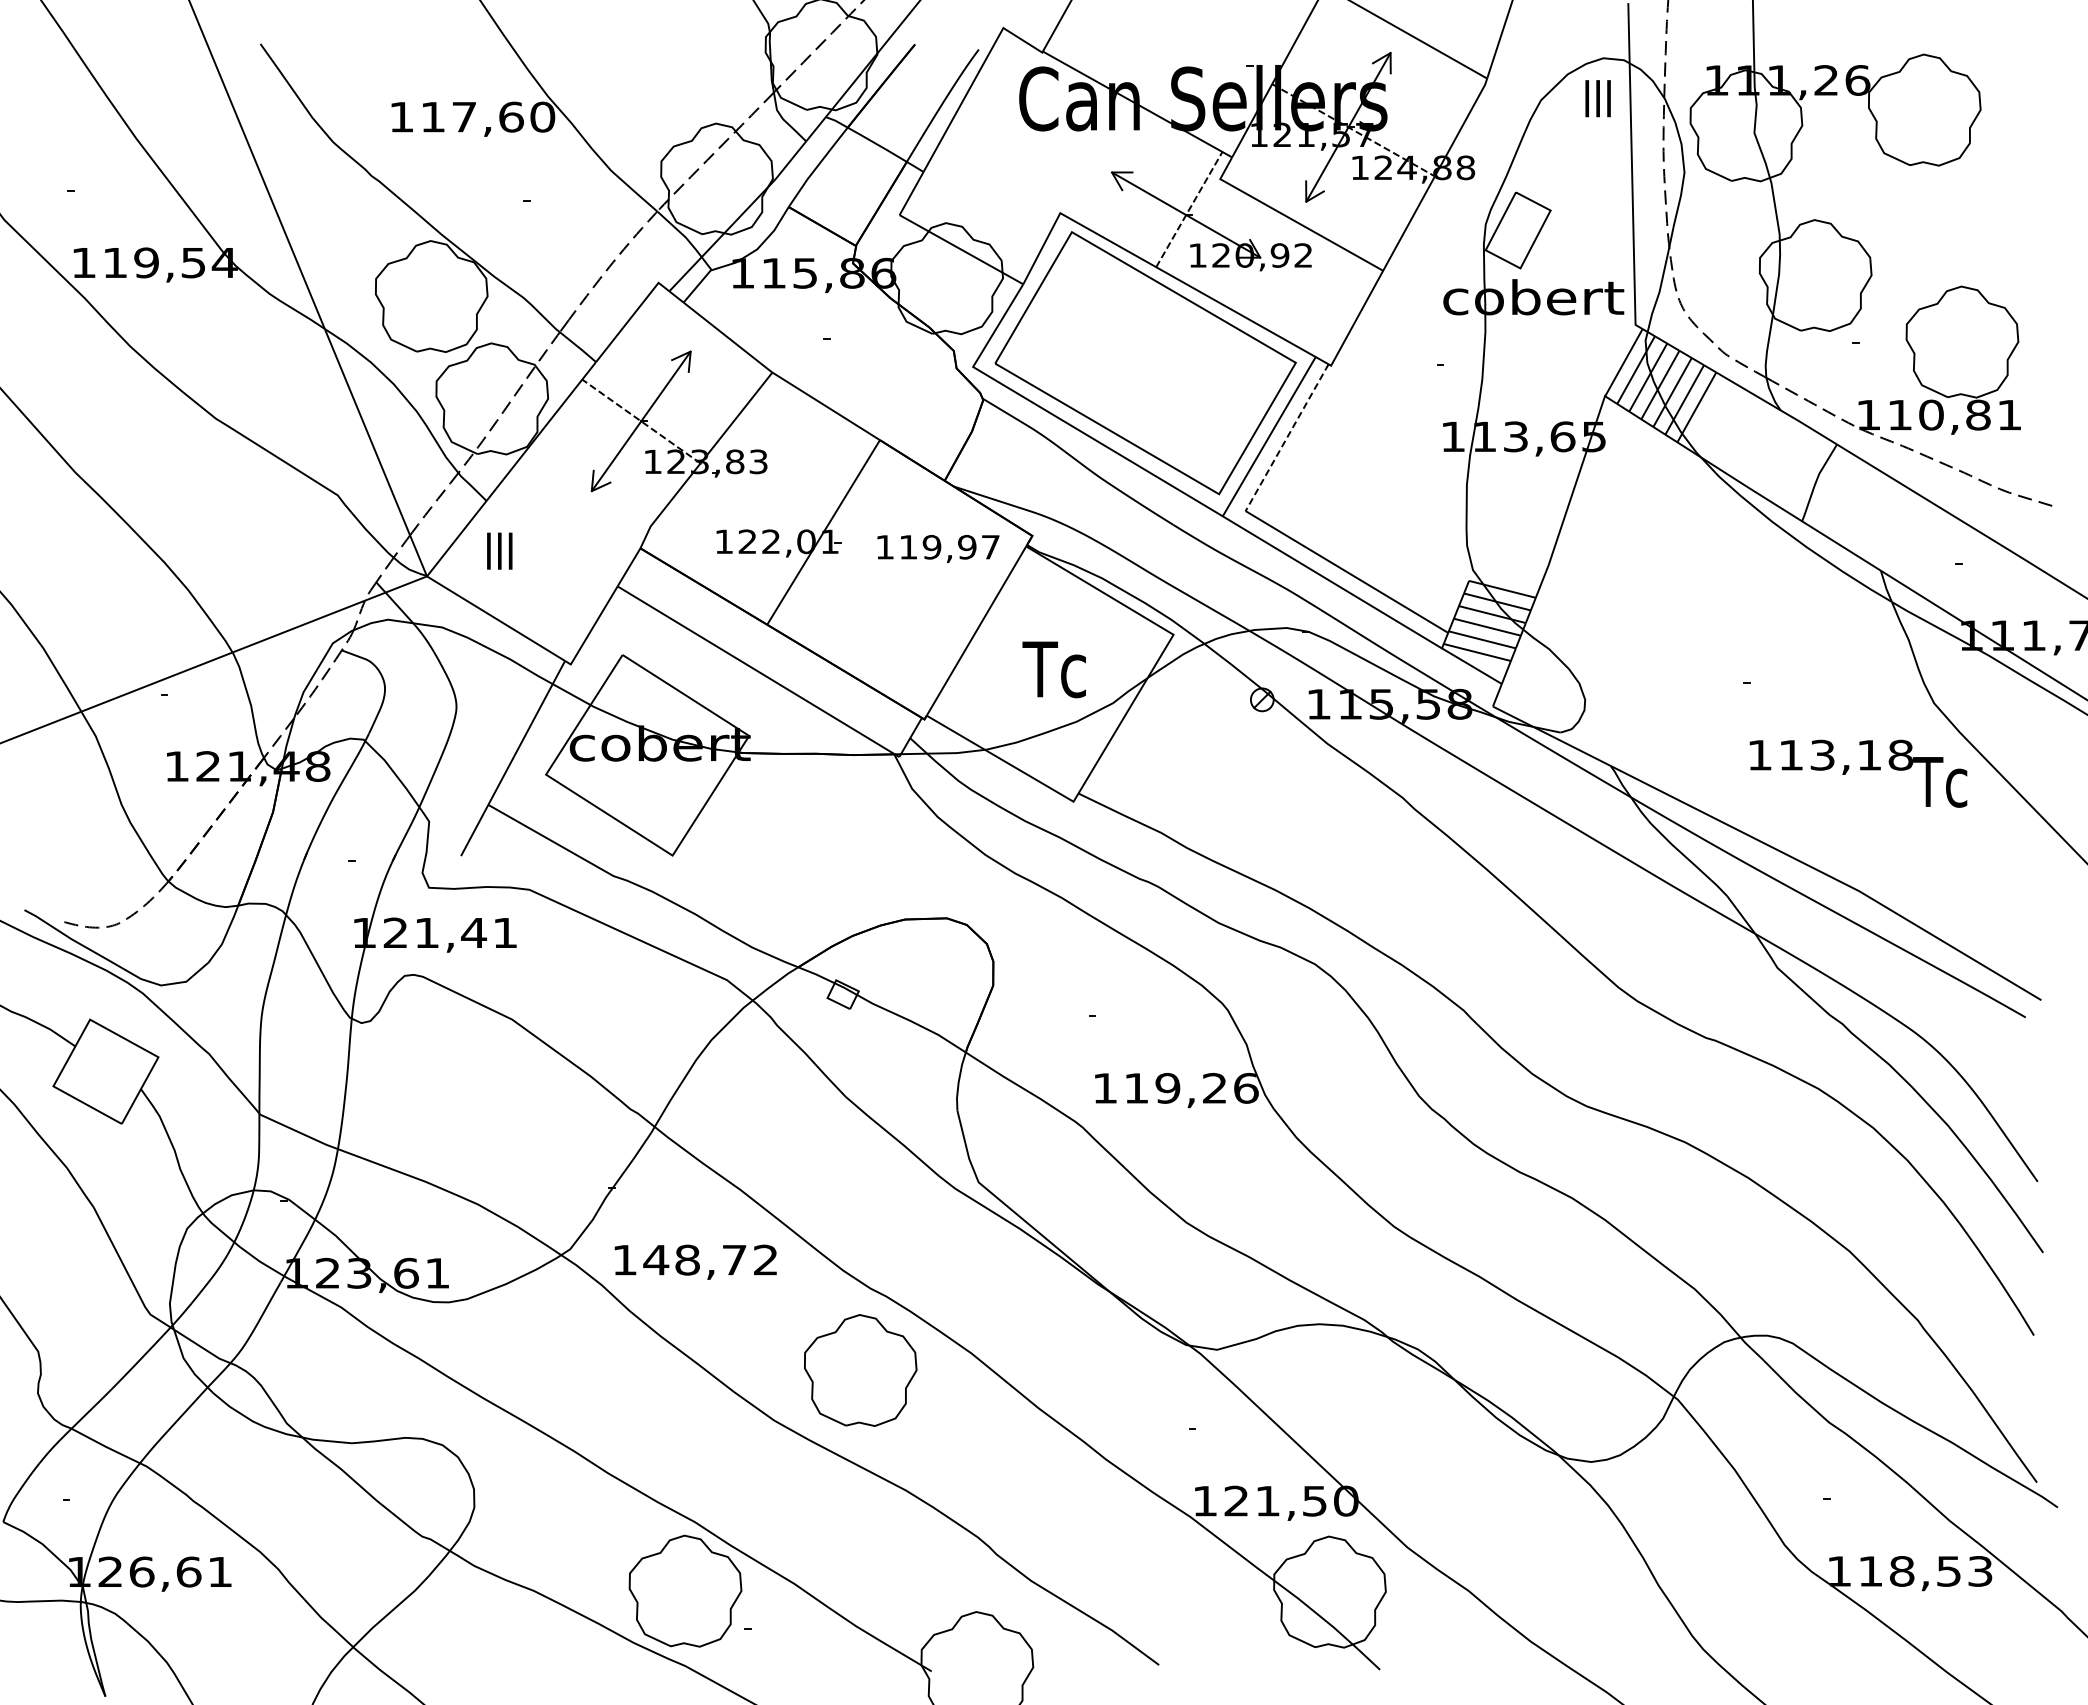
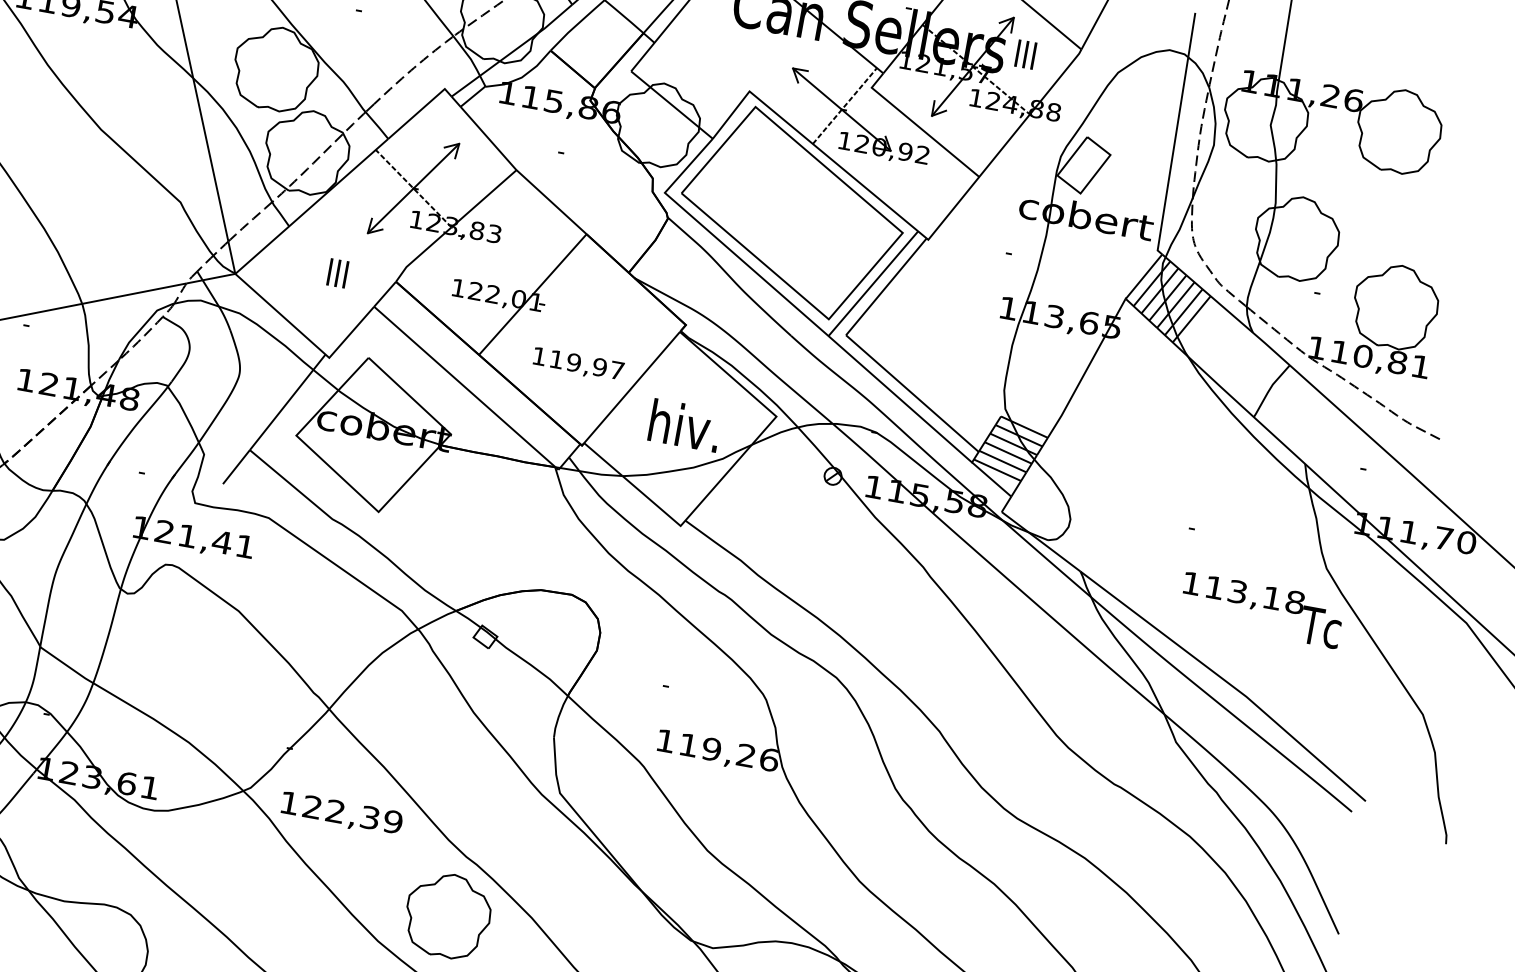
text: (1597, 98) -> (1025, 54), moved
line: (1286, 438) -> (885, 287), dashed -> solid
text: (938, 548) -> (578, 364), moved
text: (499, 550) -> (337, 272), moved
text: (1055, 668) -> (685, 425), Tc -> hiv.
text: (710, 1259) -> (352, 814), 148,72 -> 122,39

